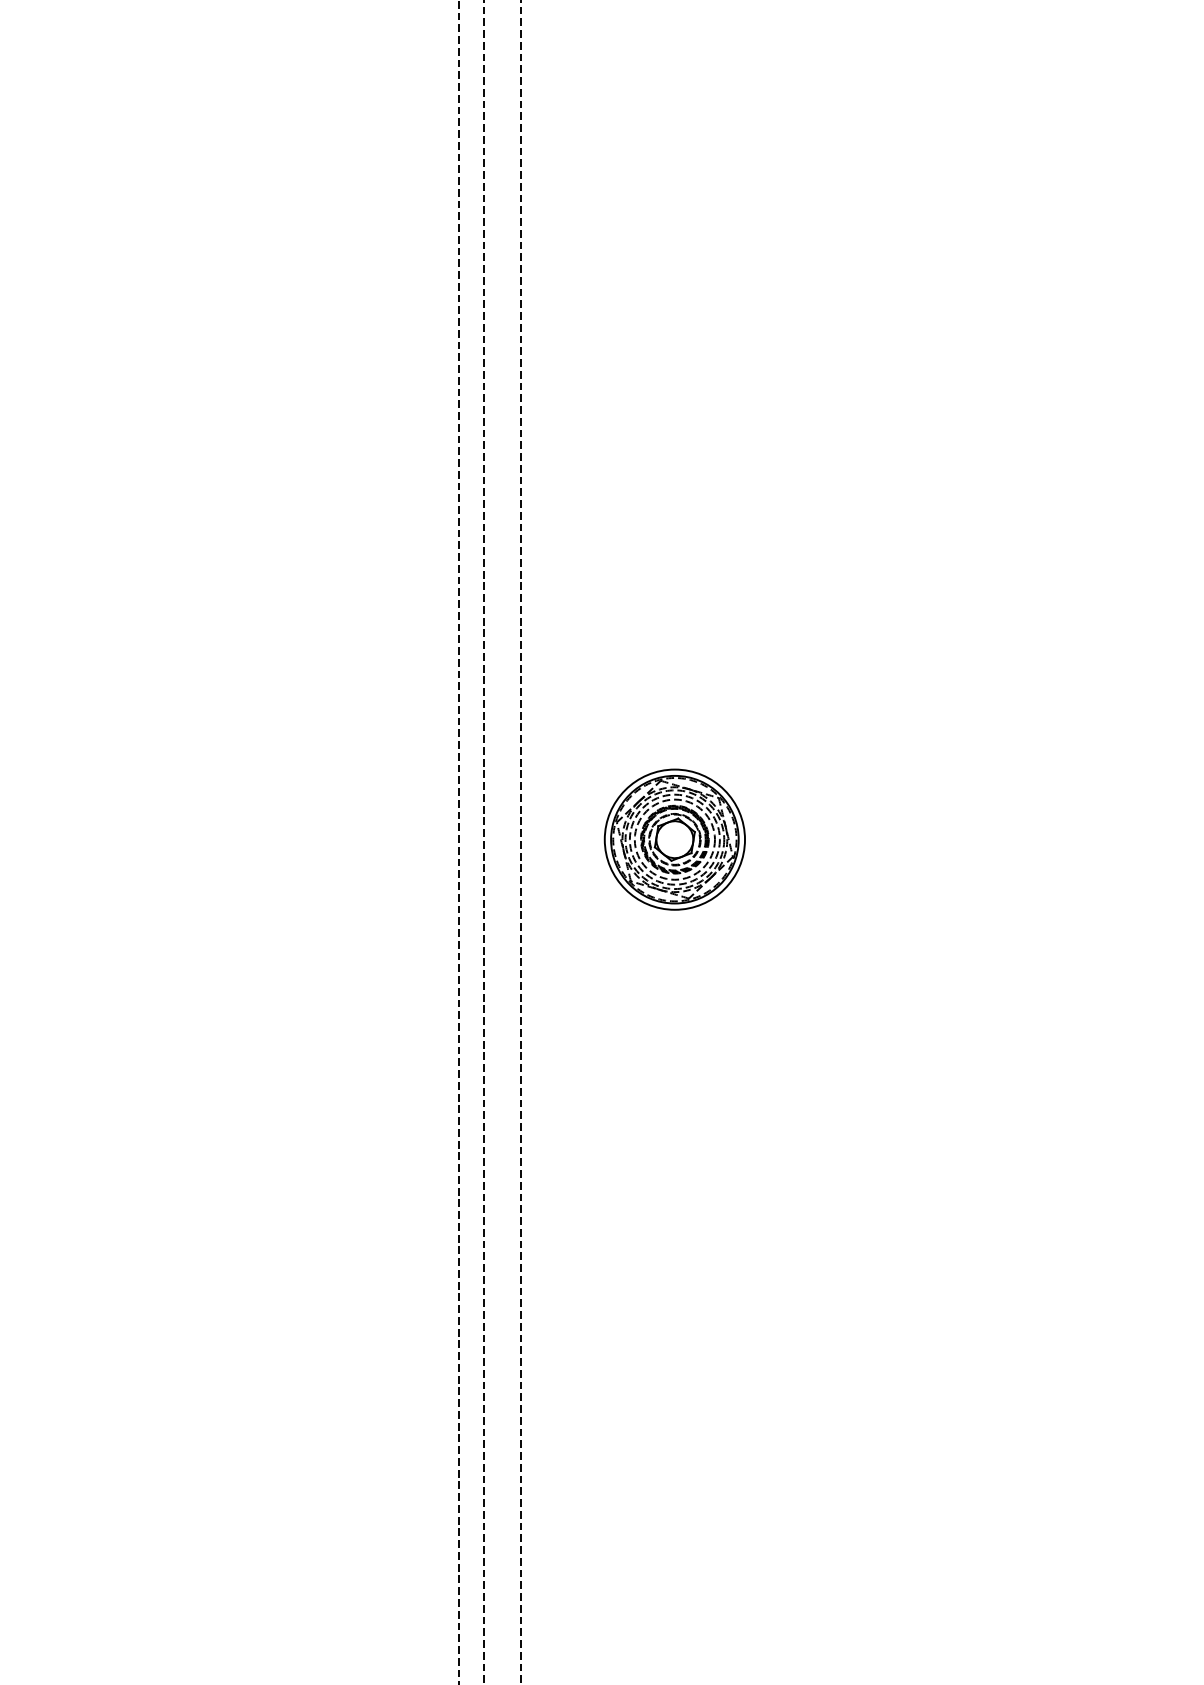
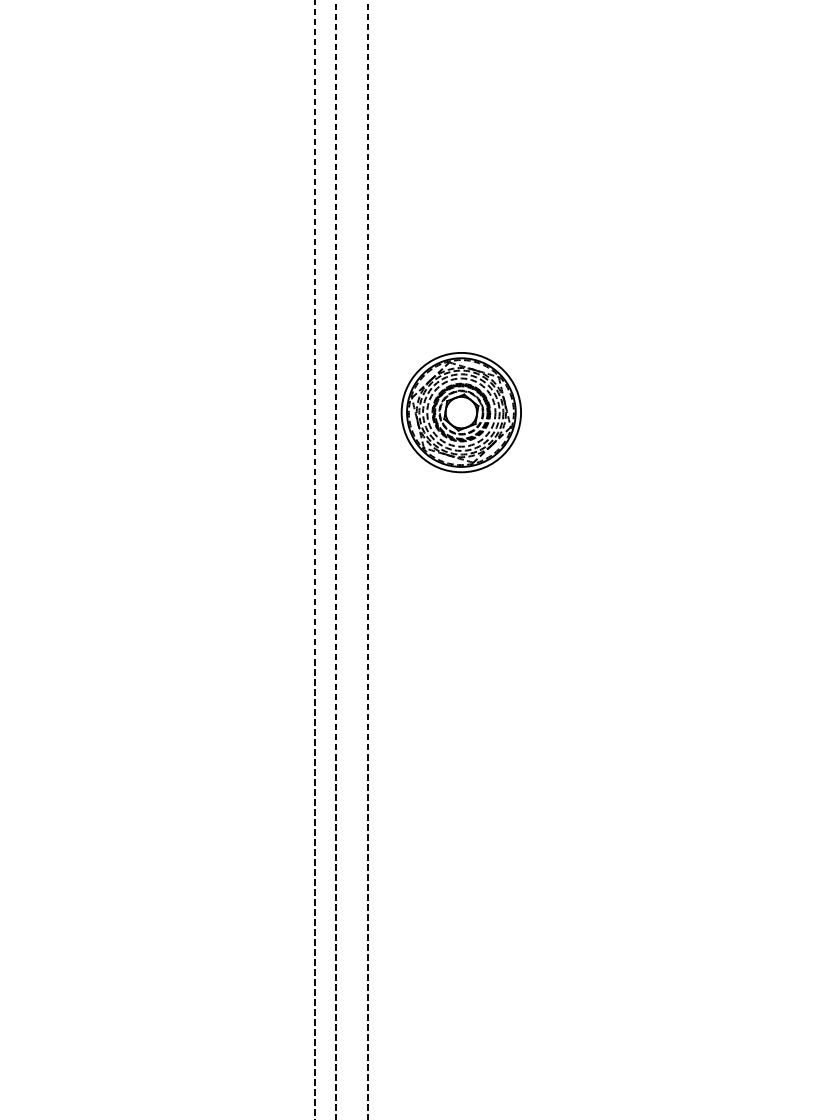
part: (674, 839) -> (461, 412), moved

